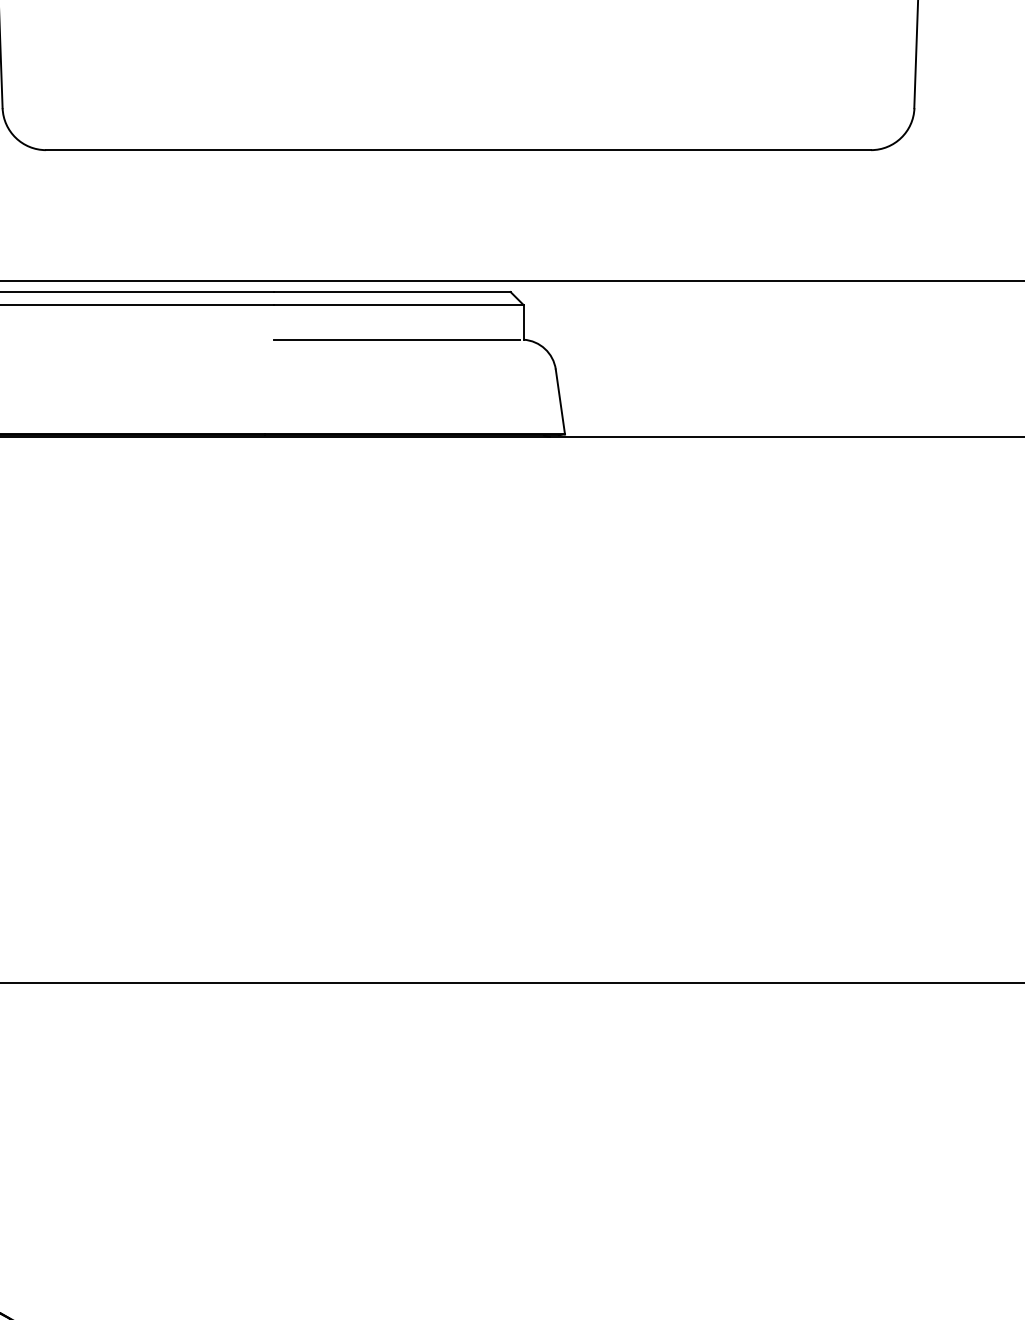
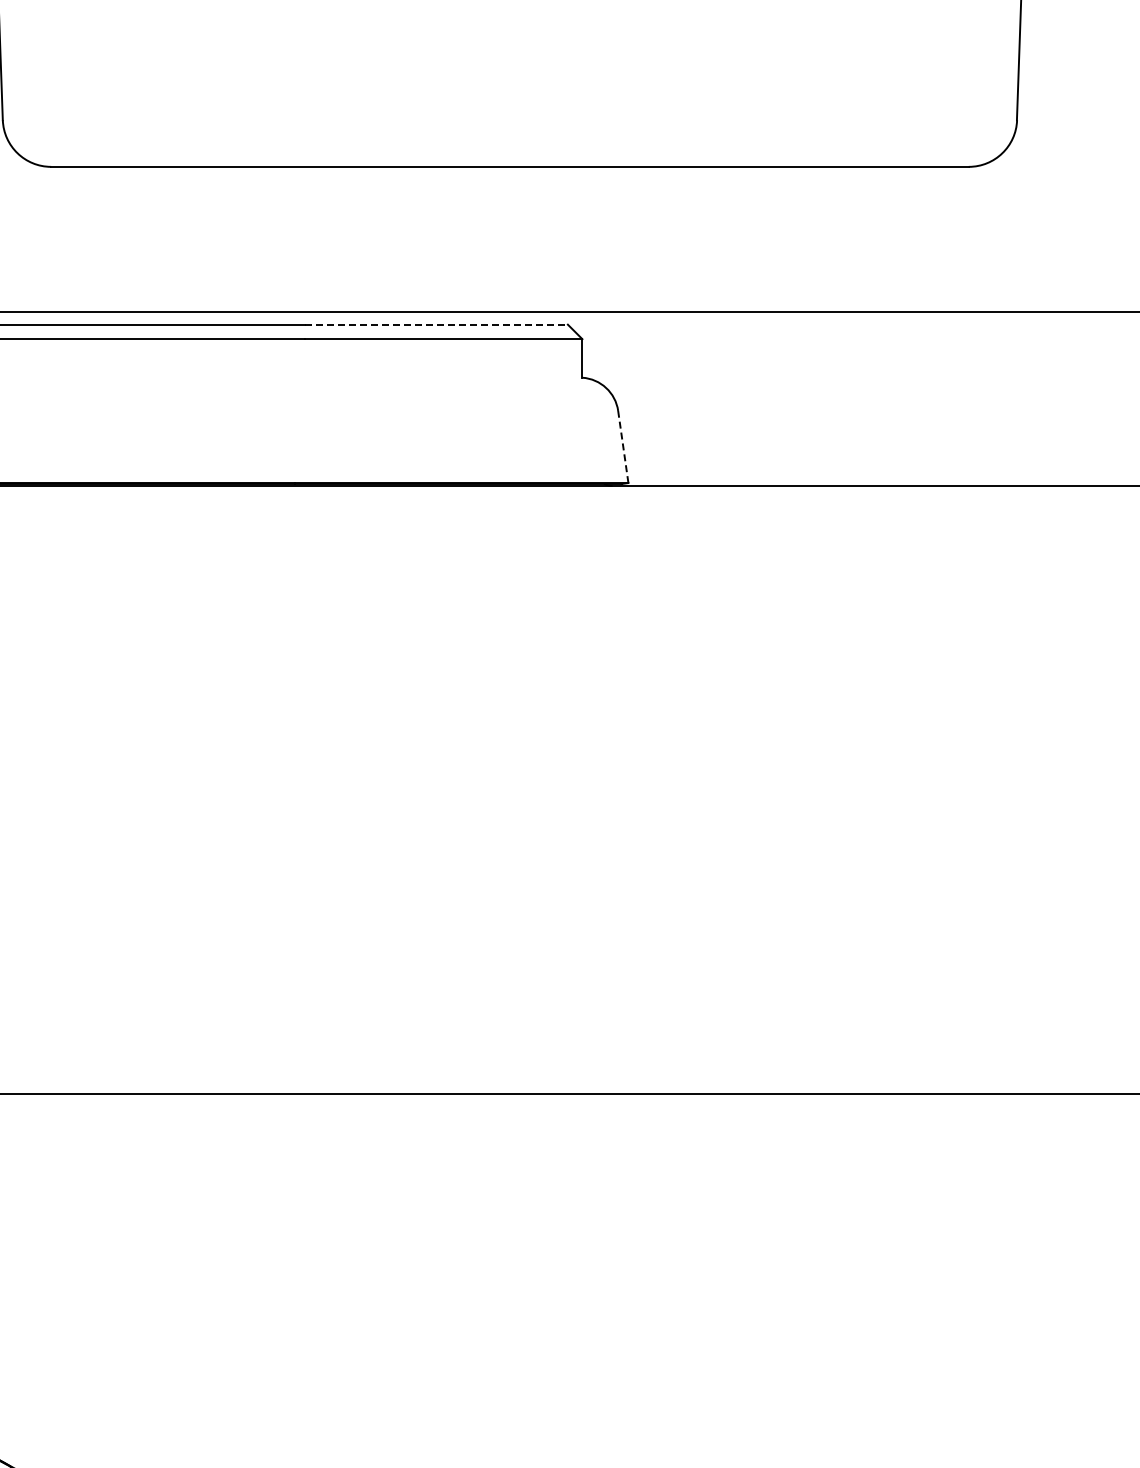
line: (392, 291) -> (436, 324), solid -> dashed
line: (396, 339) -> (441, 377), removed
line: (560, 401) -> (623, 446), solid -> dashed

